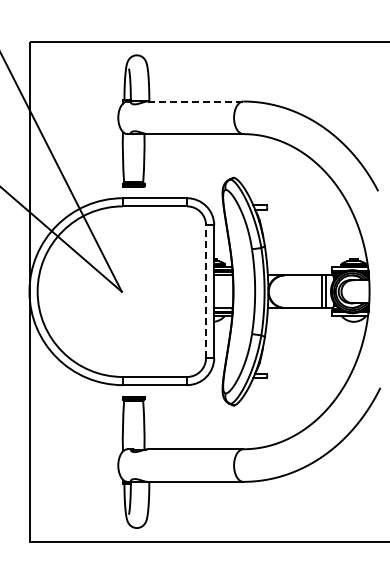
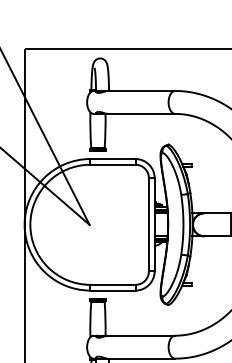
line: (195, 101) -> (141, 90), dashed -> solid
line: (206, 291) -> (149, 224), dashed -> solid

